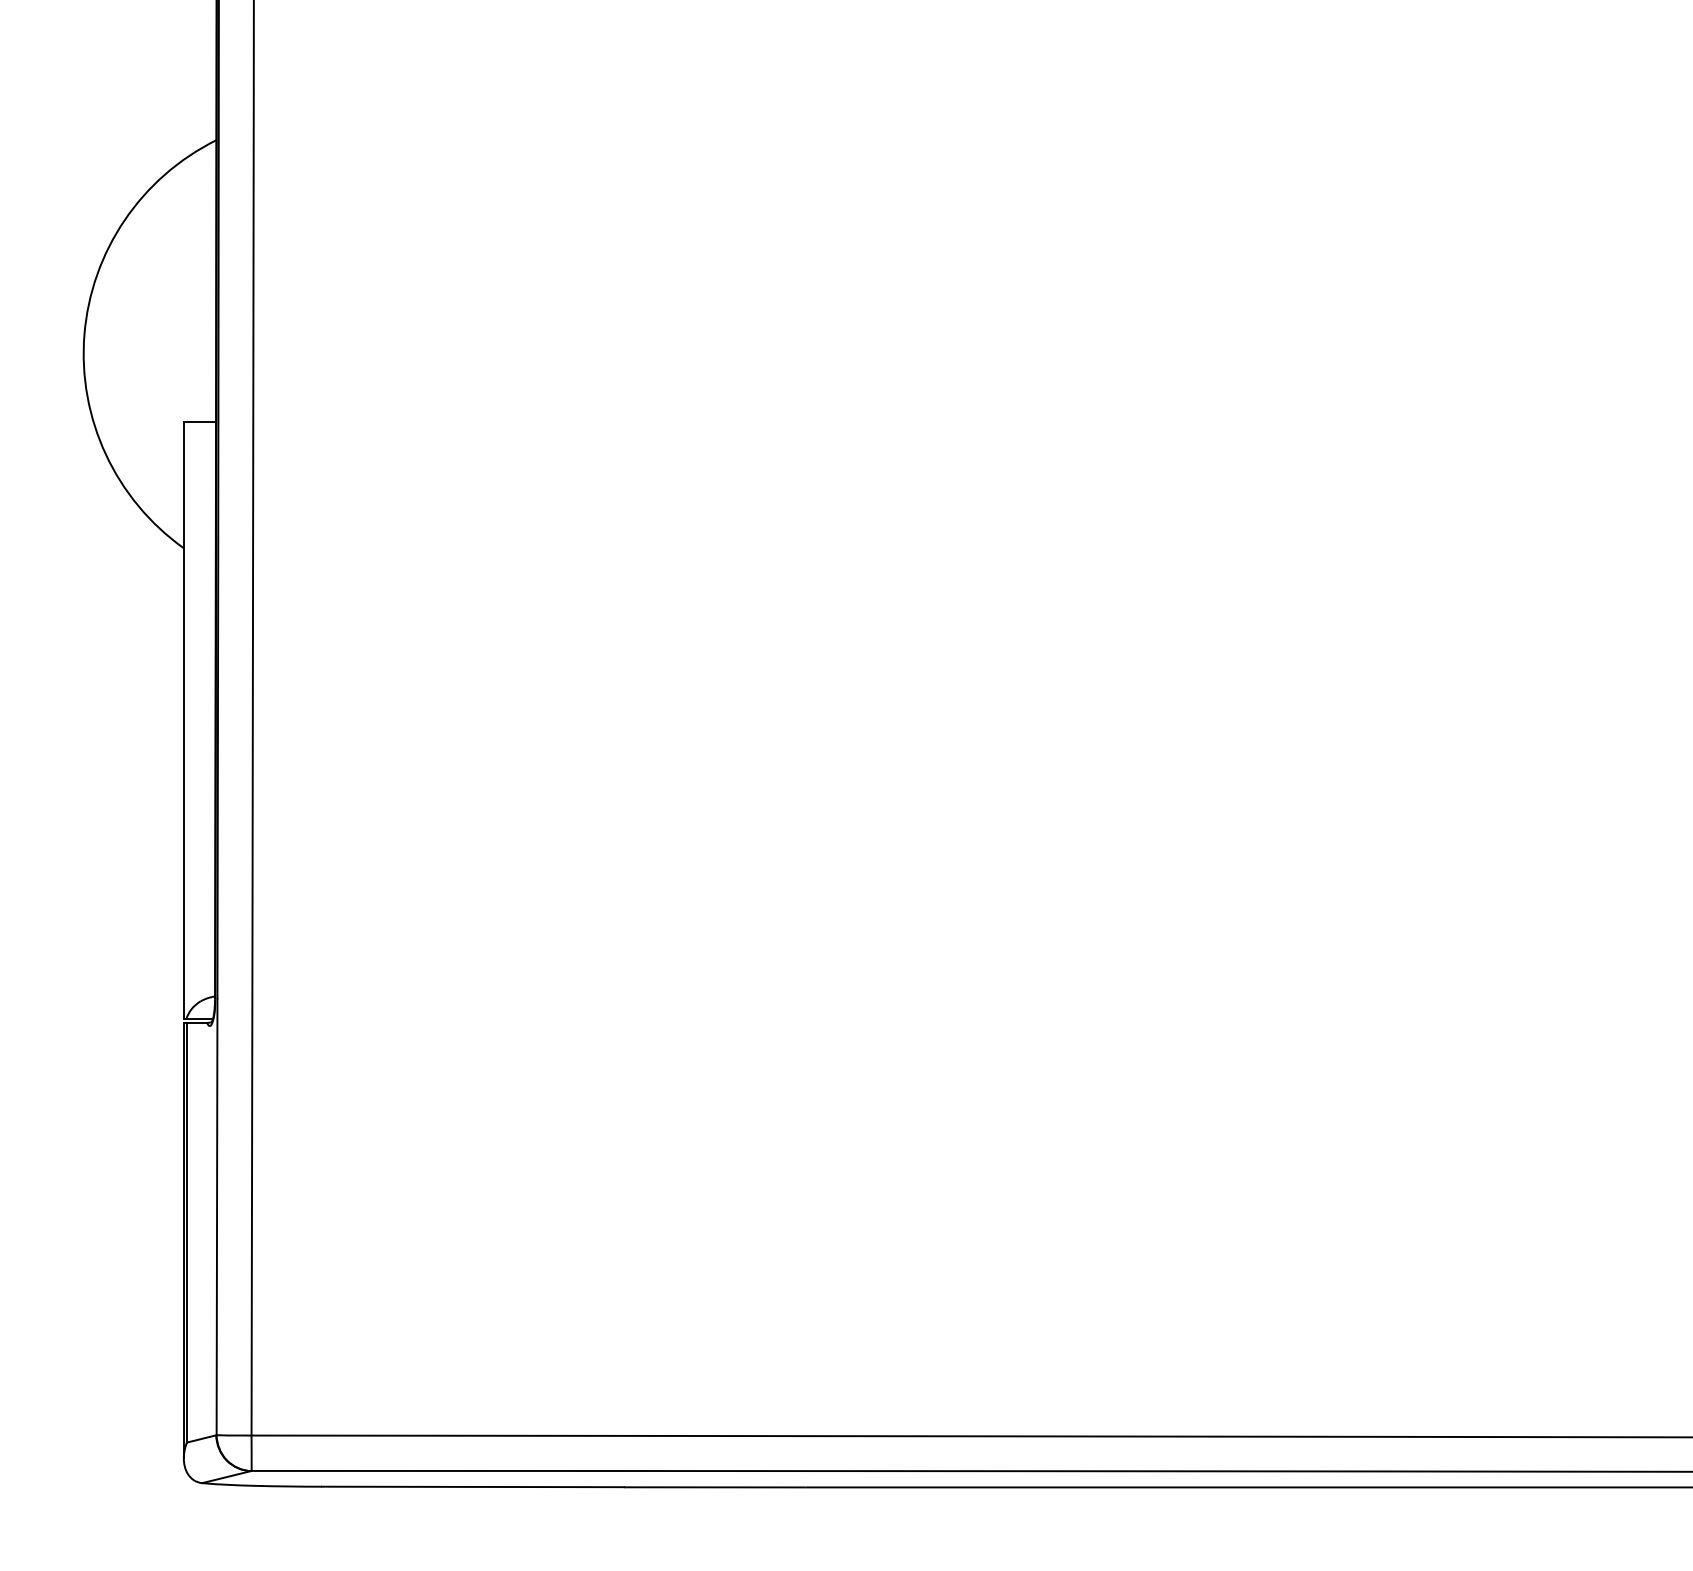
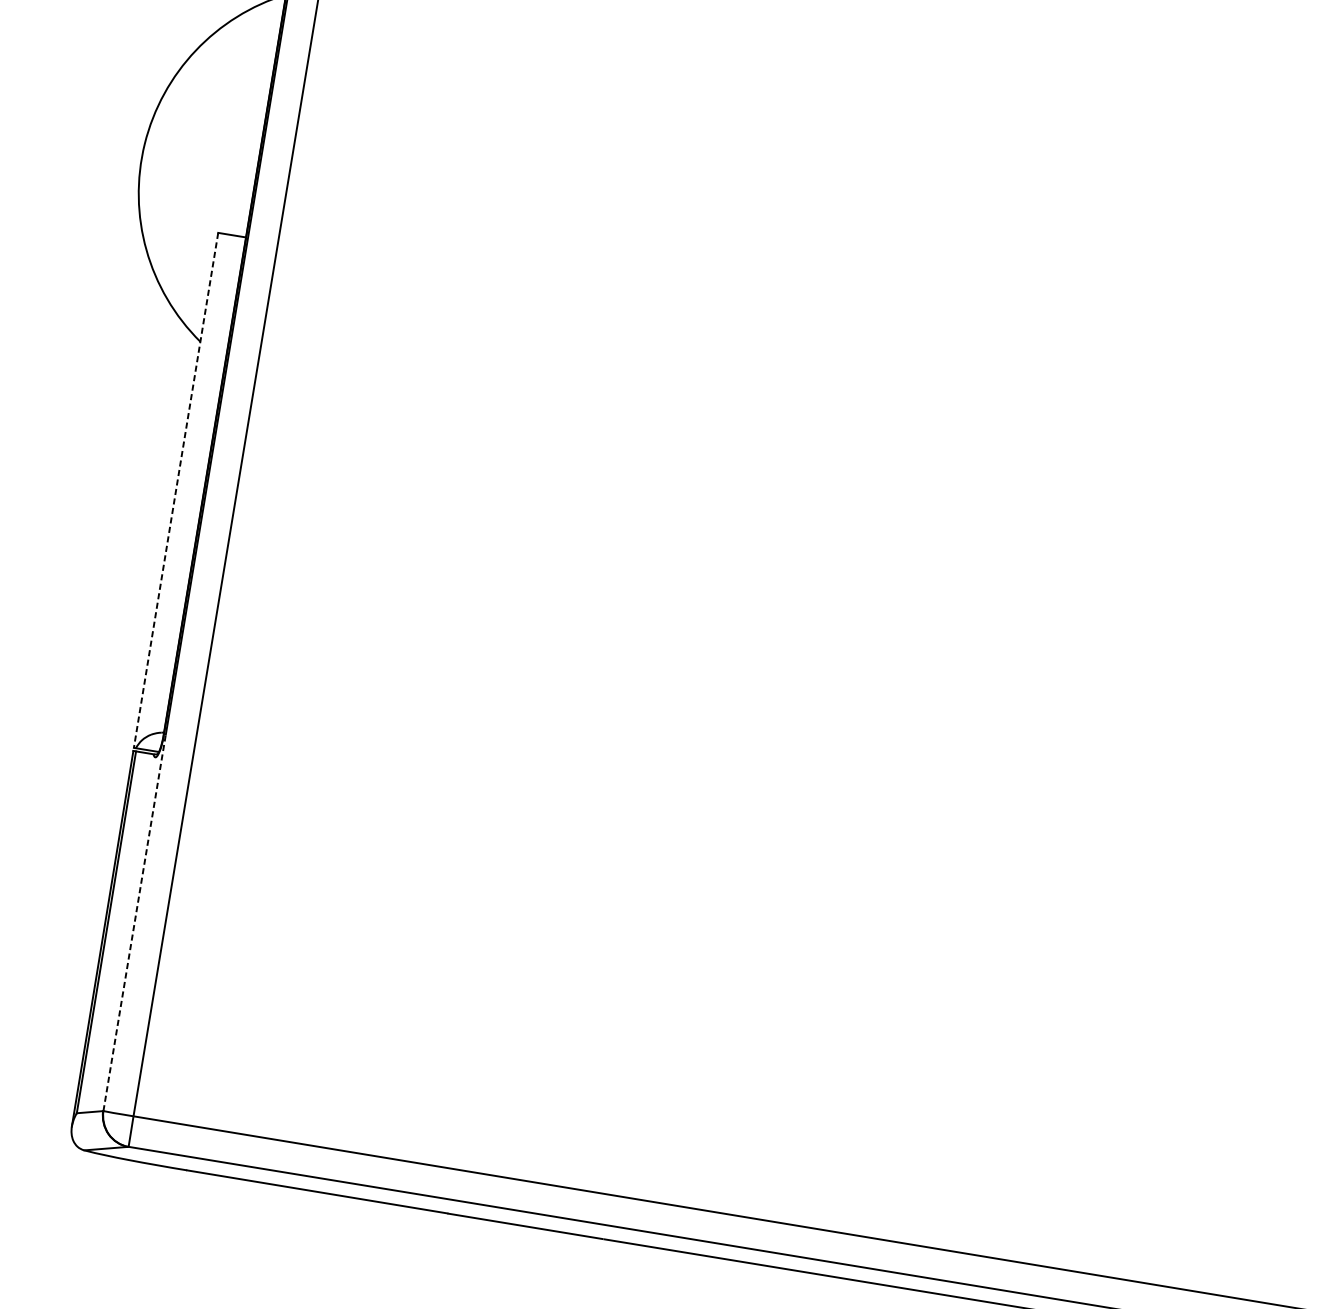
line: (183, 720) -> (175, 490), solid -> dashed
line: (217, 1217) -> (134, 923), solid -> dashed

